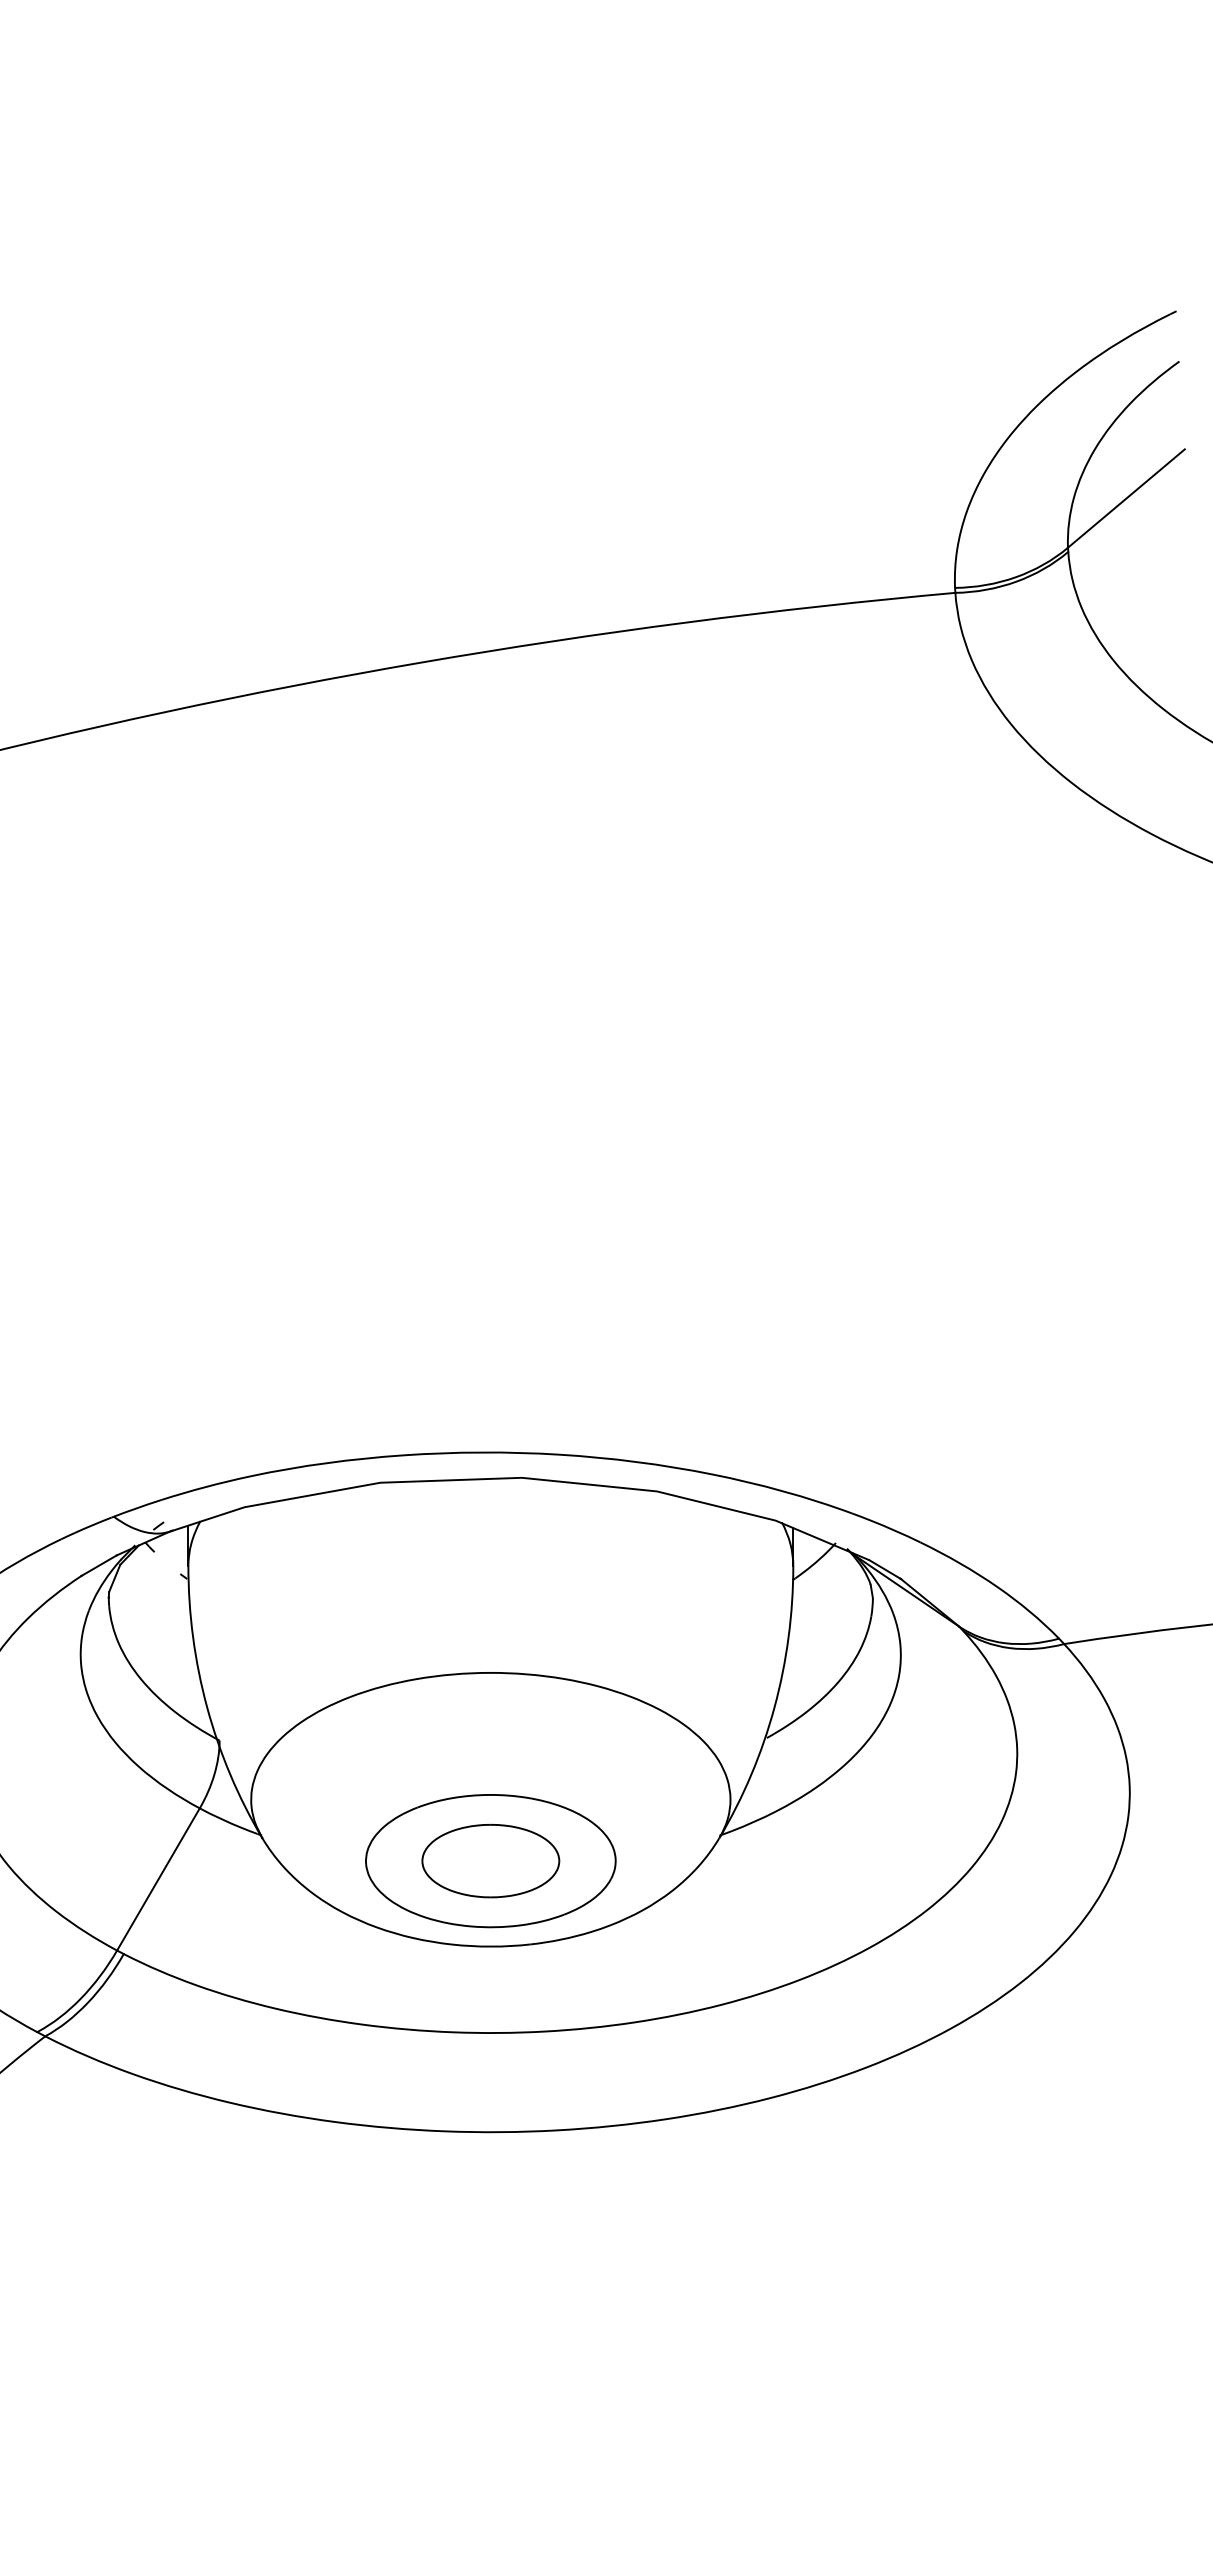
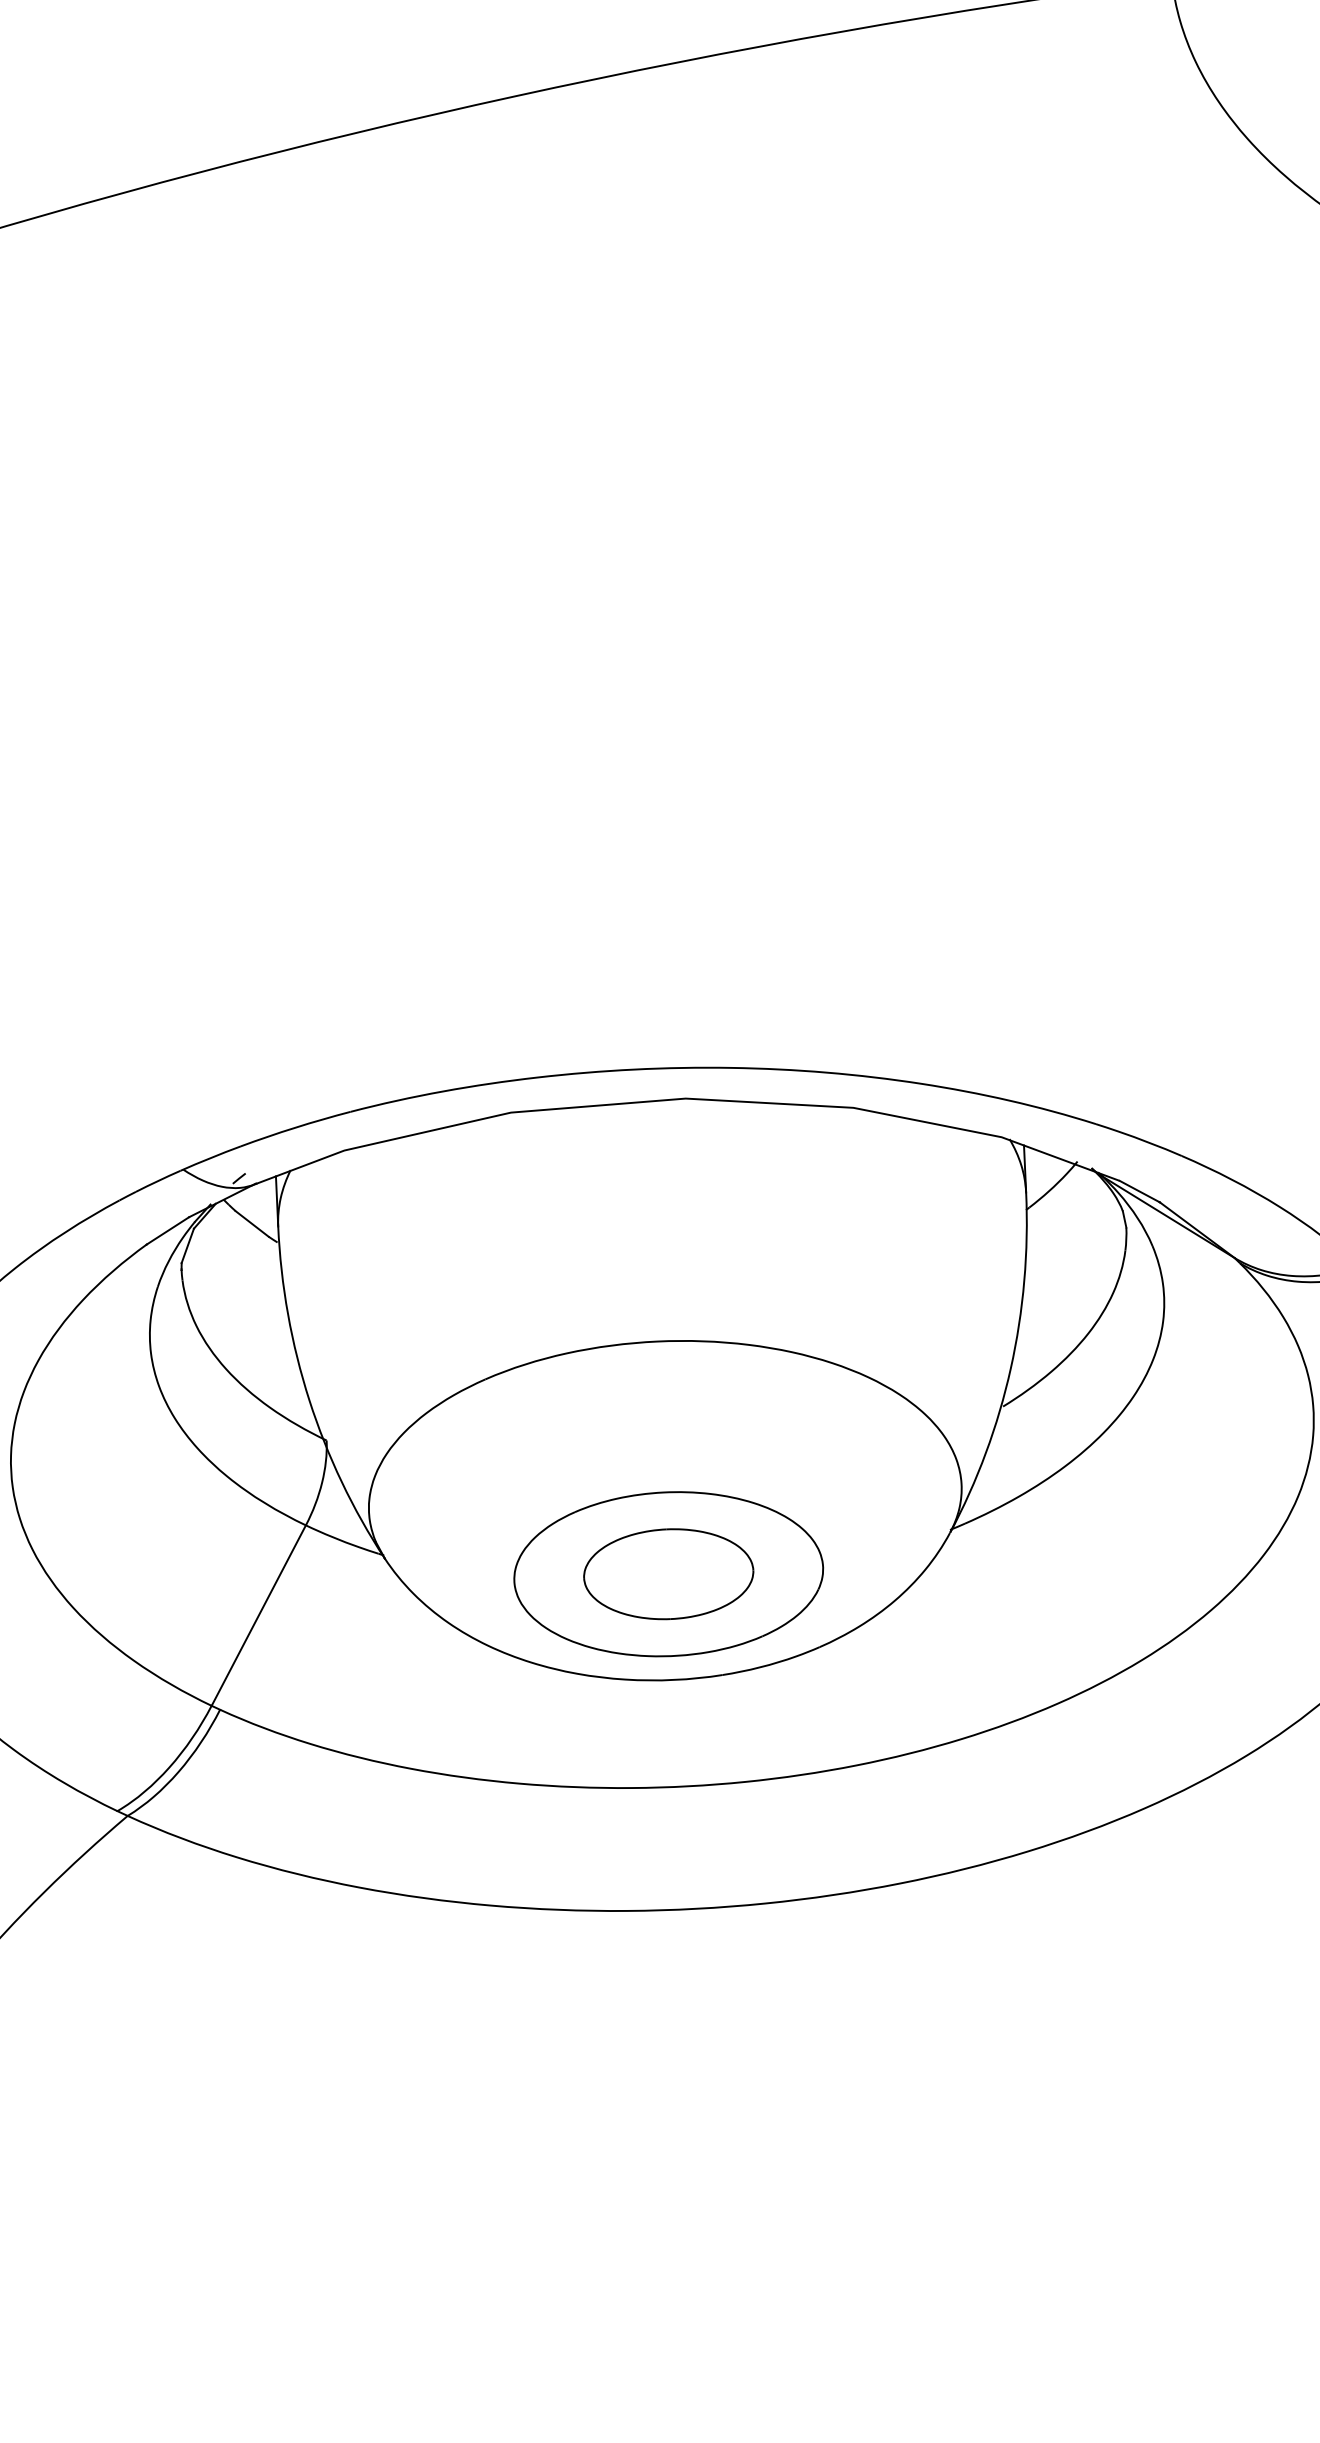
line: (167, 1563) -> (252, 1224), added

